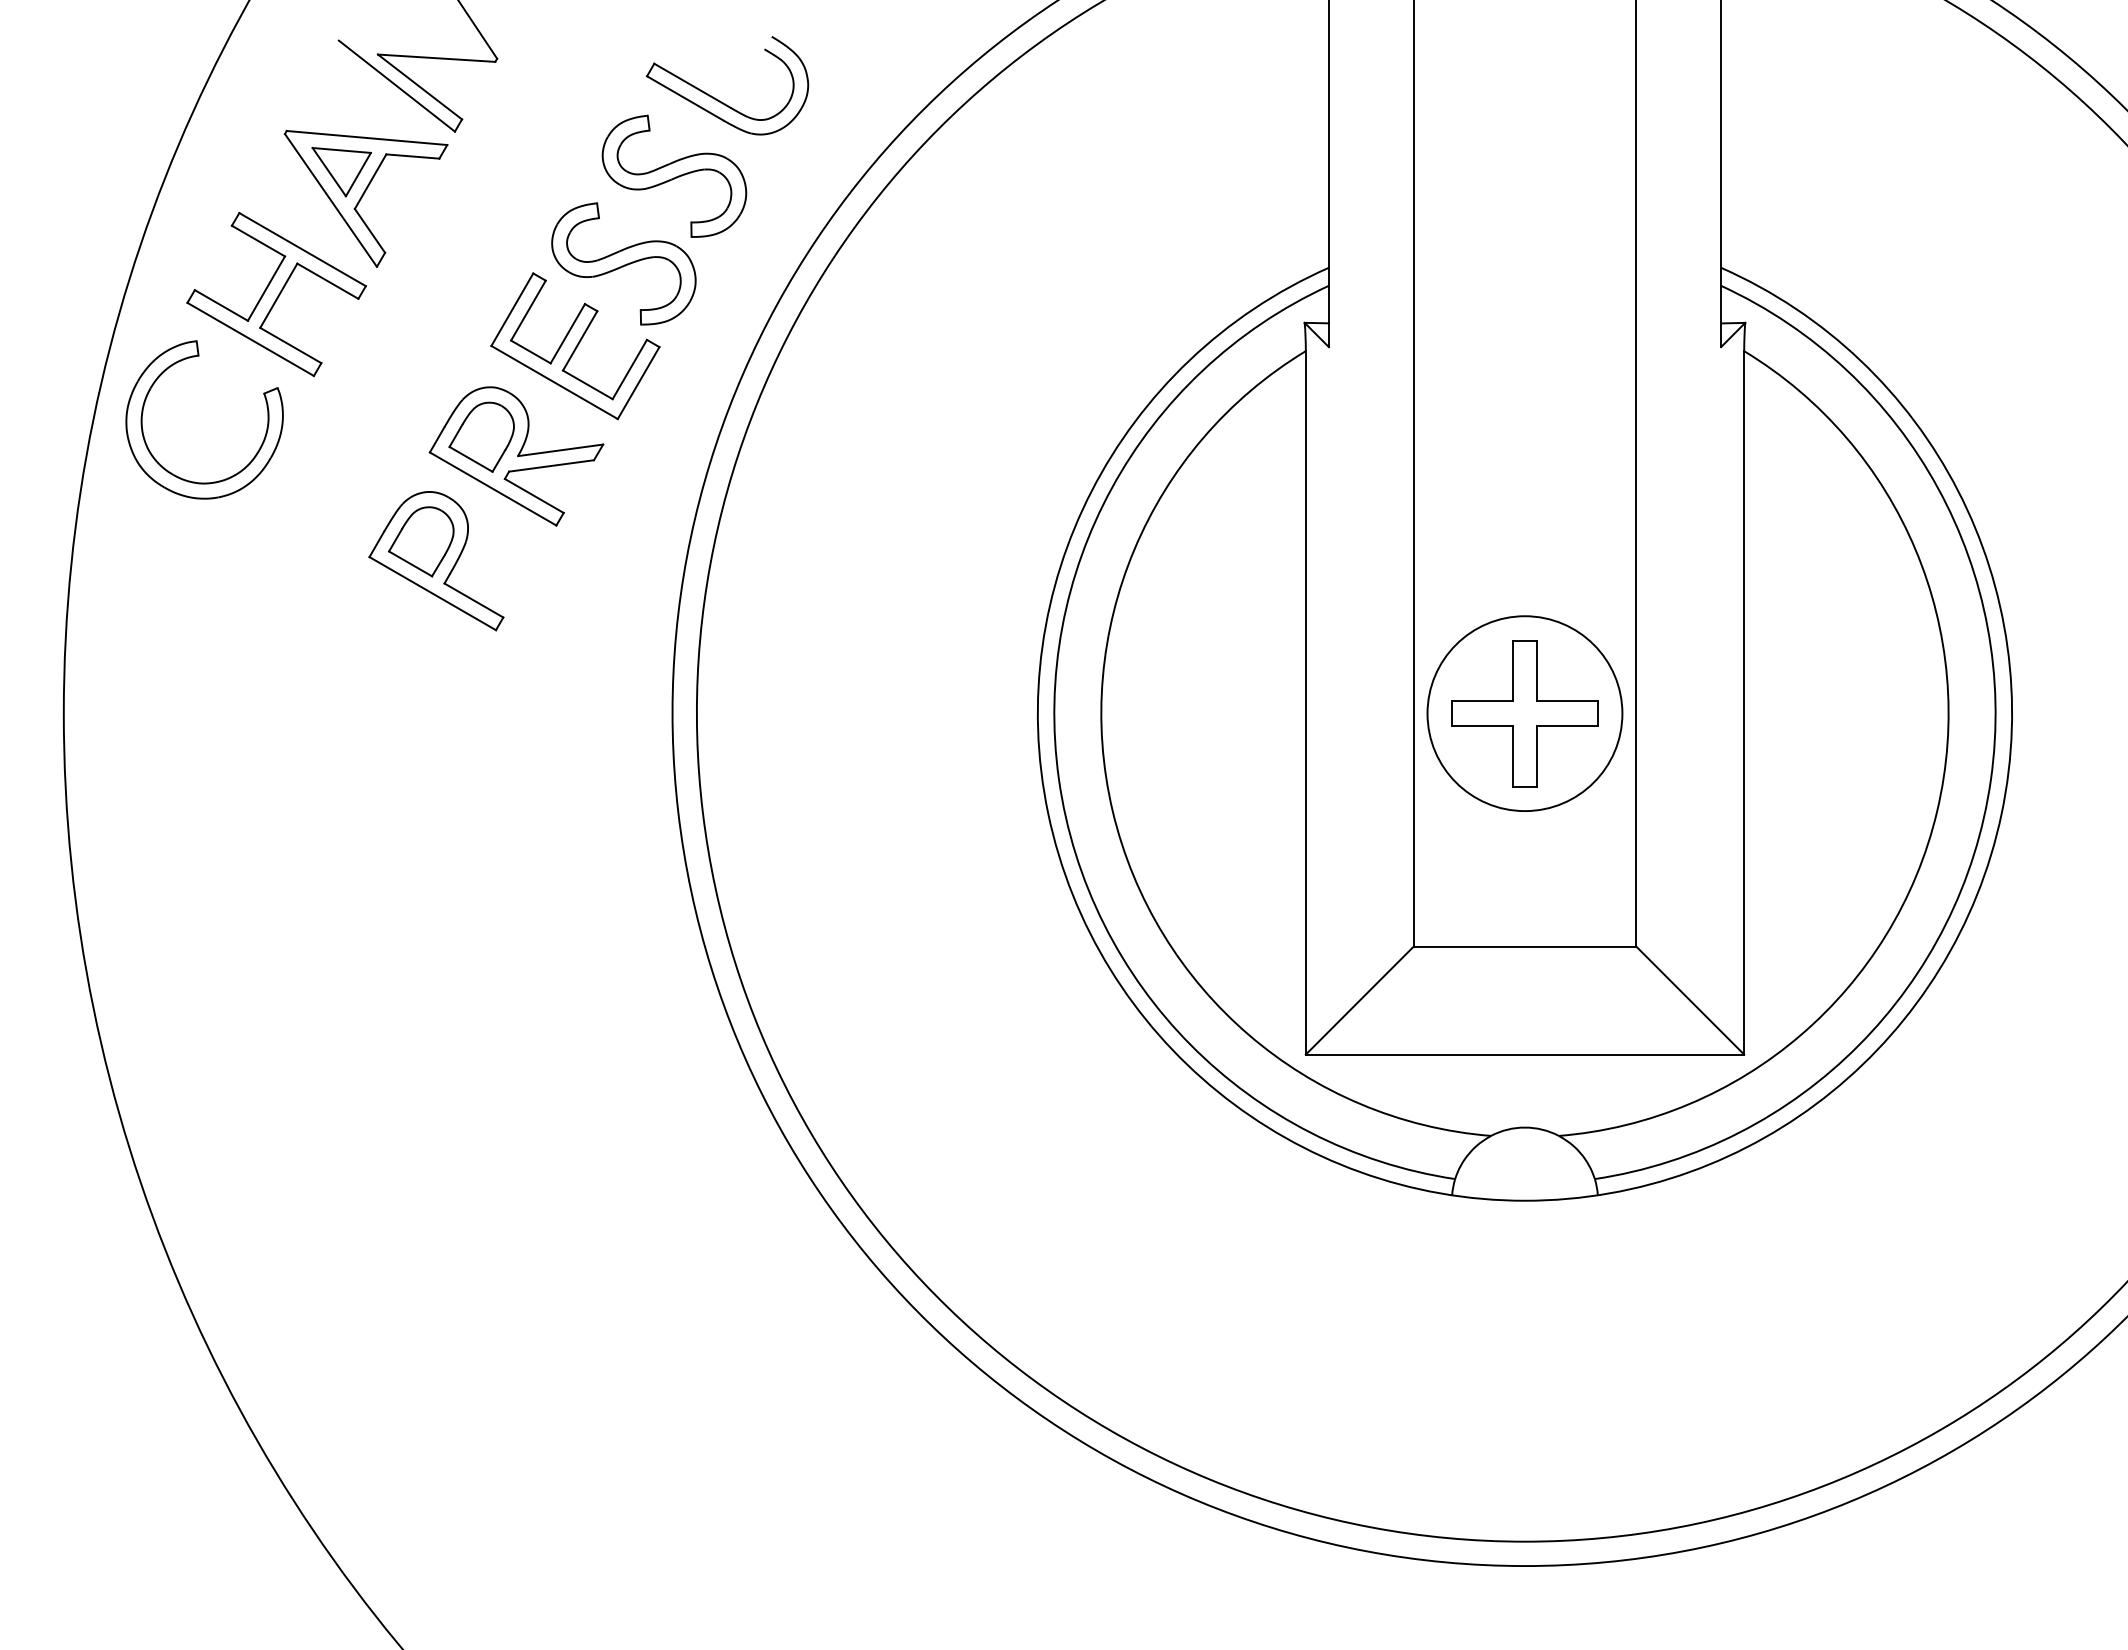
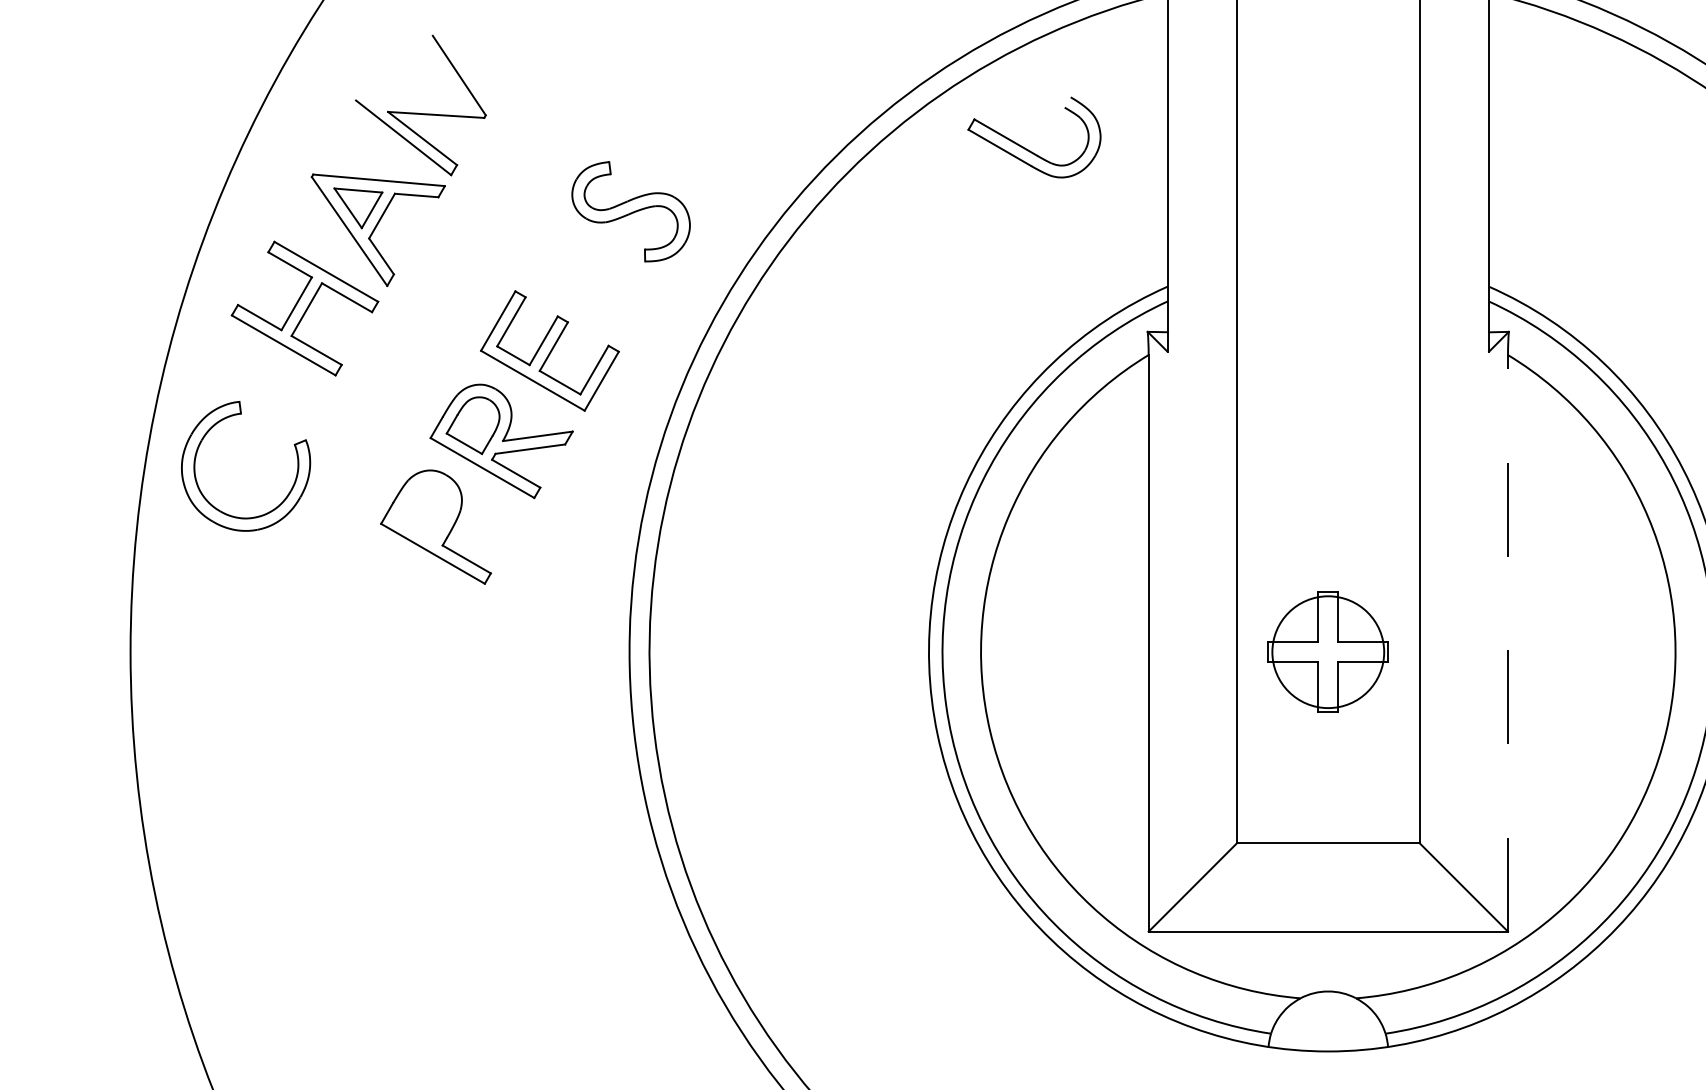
part: (720, 100) -> (1028, 149), moved
part: (623, 263) -> (589, 283), removed
part: (154, 384) -> (204, 437), moved
part: (420, 541) -> (422, 511), removed
line: (1744, 702) -> (1508, 643), solid -> dashed
circle: (1524, 713) -> (1327, 652), size x0.7

